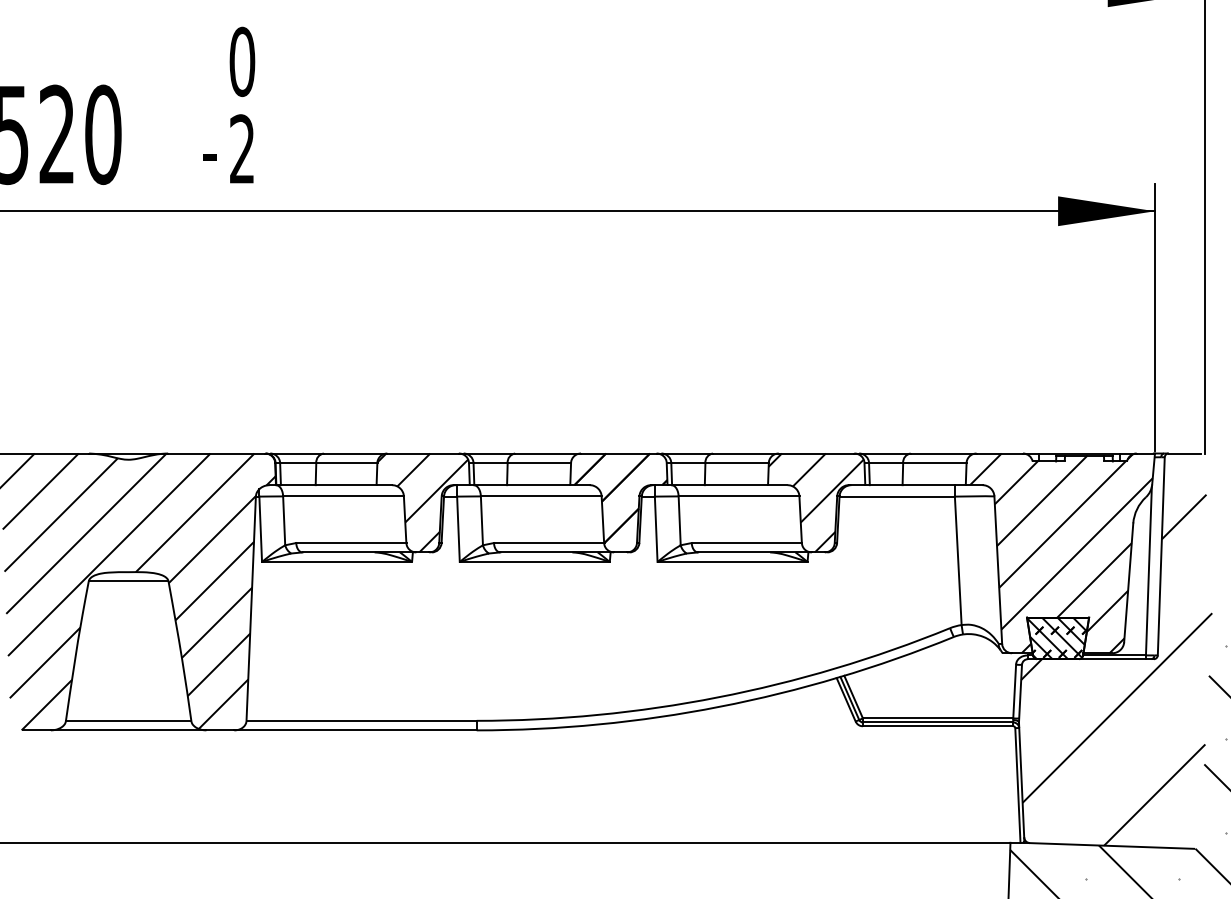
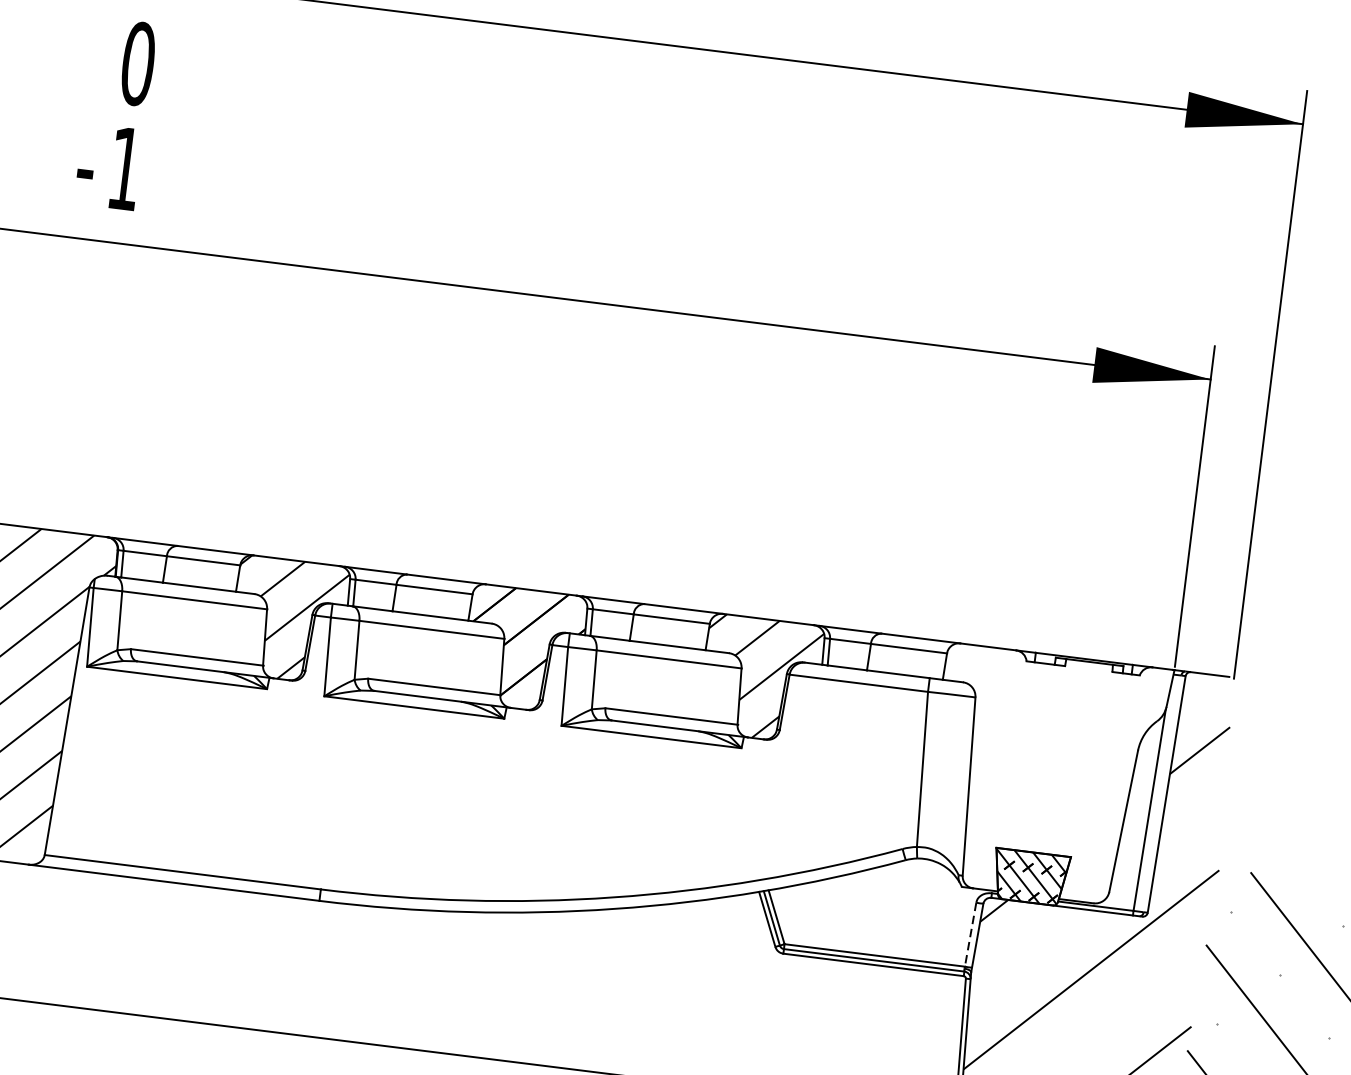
text: (241, 148) -> (124, 167), 2 -> 1
hatch: (1061, 553) -> (1047, 776), removed
line: (1014, 691) -> (970, 934), solid -> dashed

